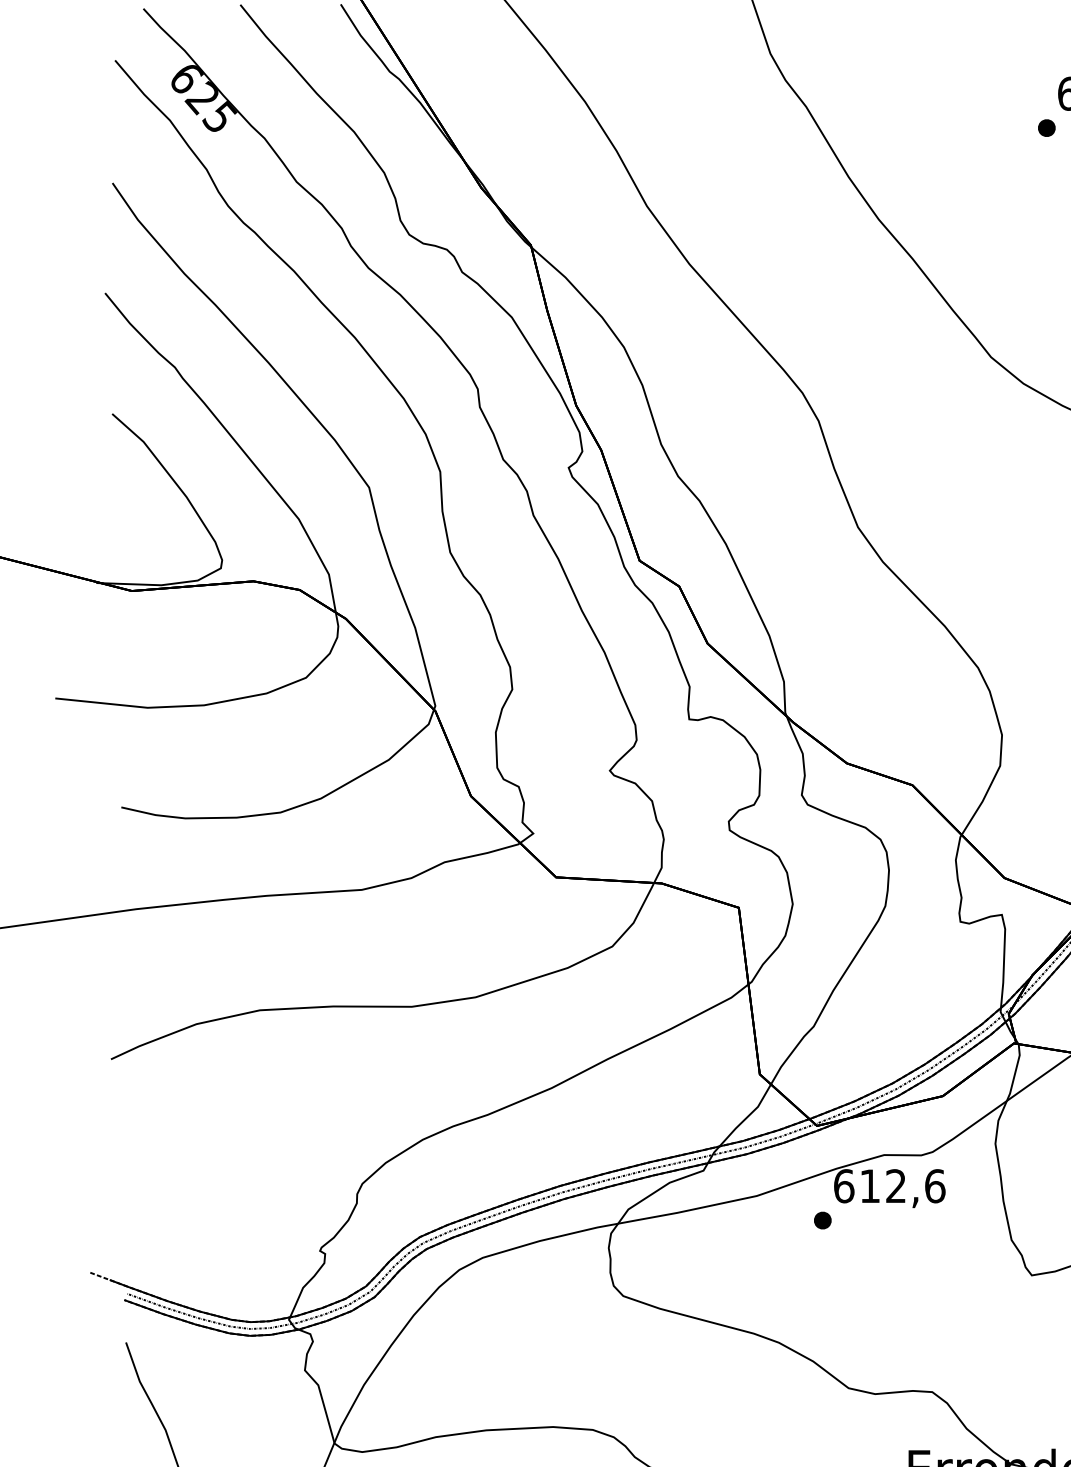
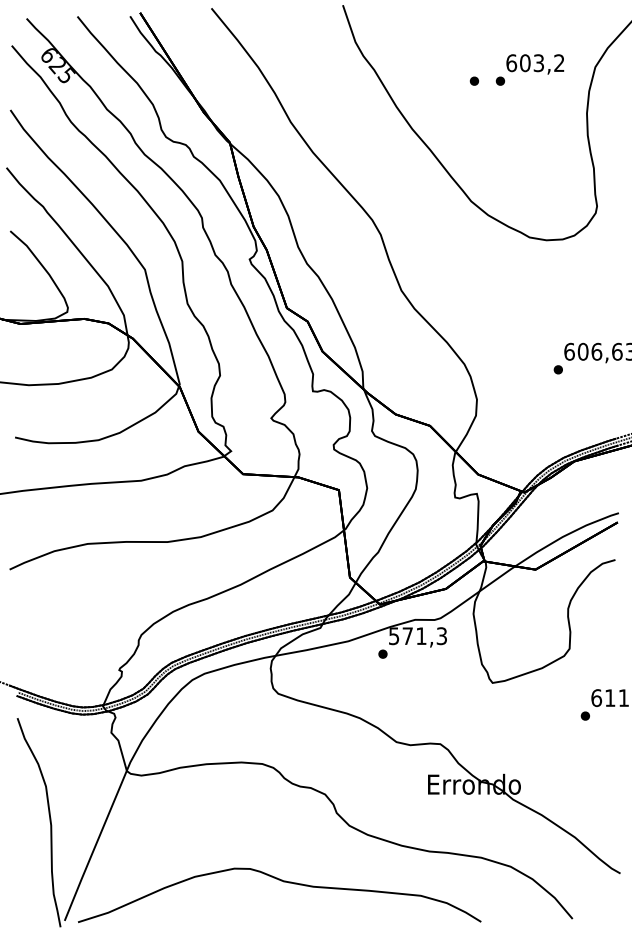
part: (997, 126) -> (474, 80), added
text: (888, 1186) -> (417, 636), 612,6 -> 571,3

